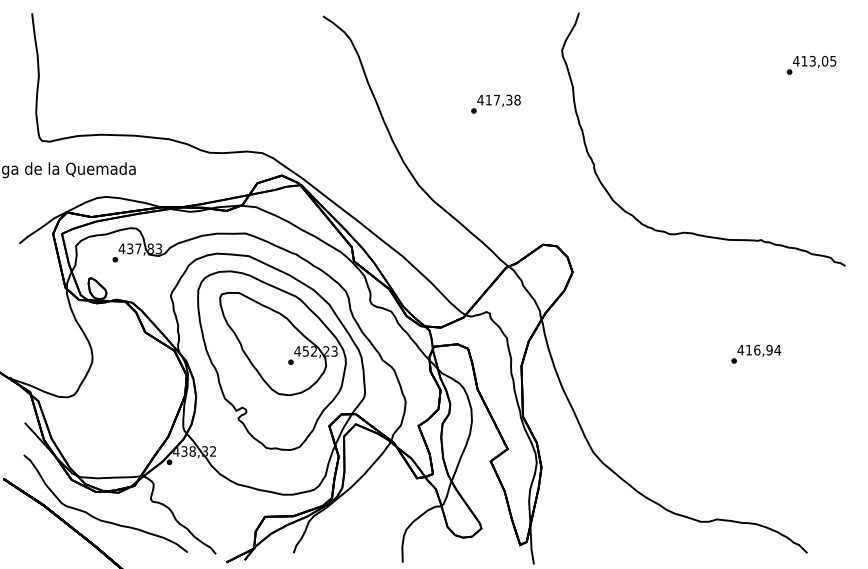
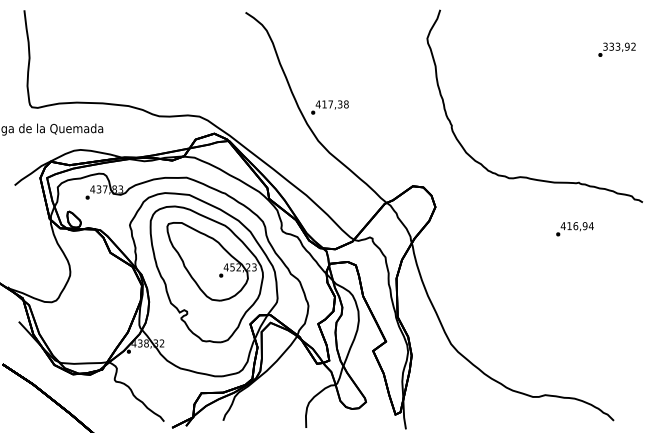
text: (814, 60) -> (619, 46), 413,05 -> 333,92
text: (495, 103) -> (329, 107), moved
text: (756, 353) -> (575, 228), moved
part: (99, 518) -> (75, 394), removed

